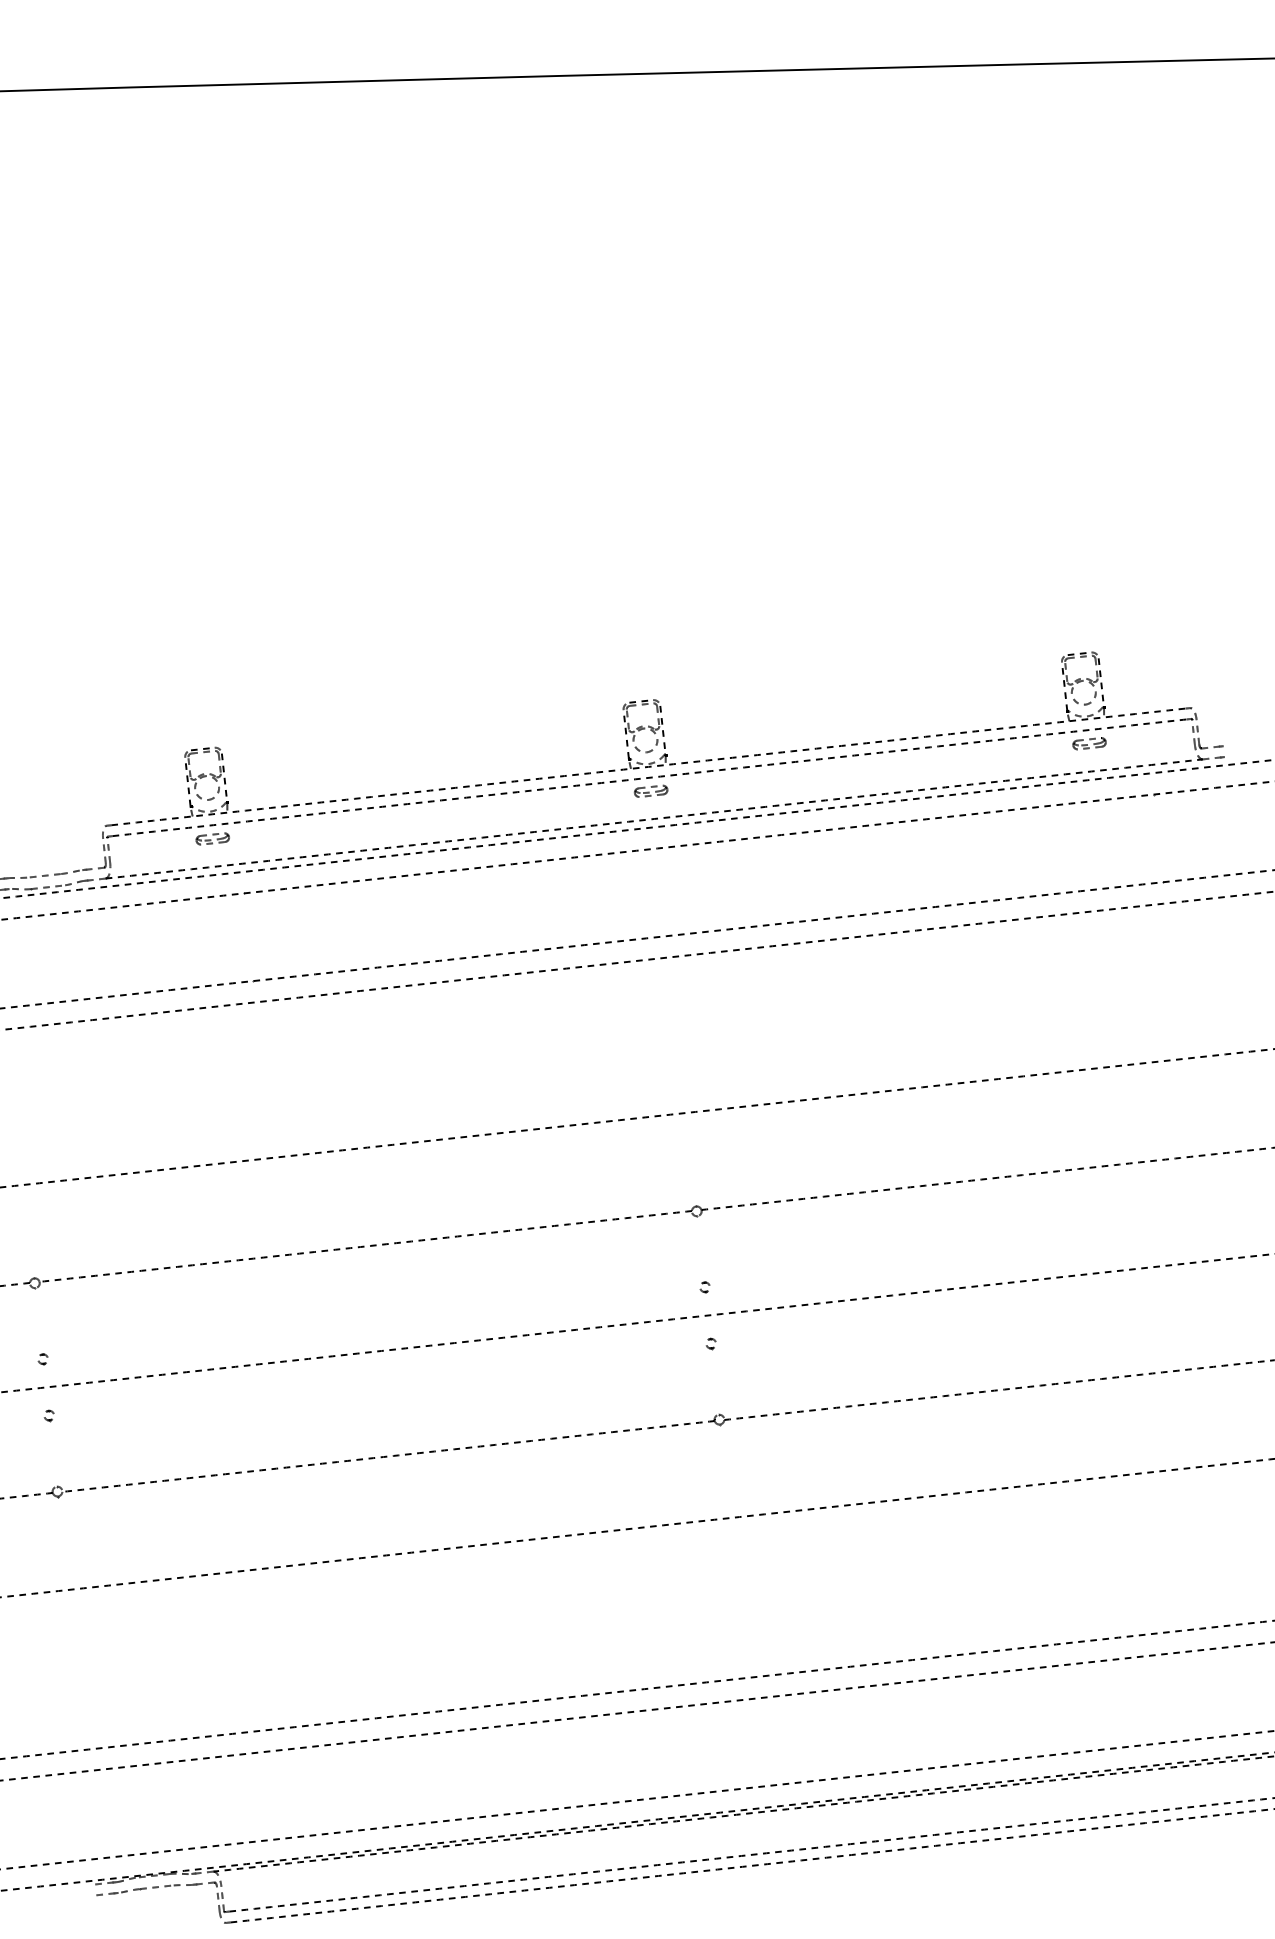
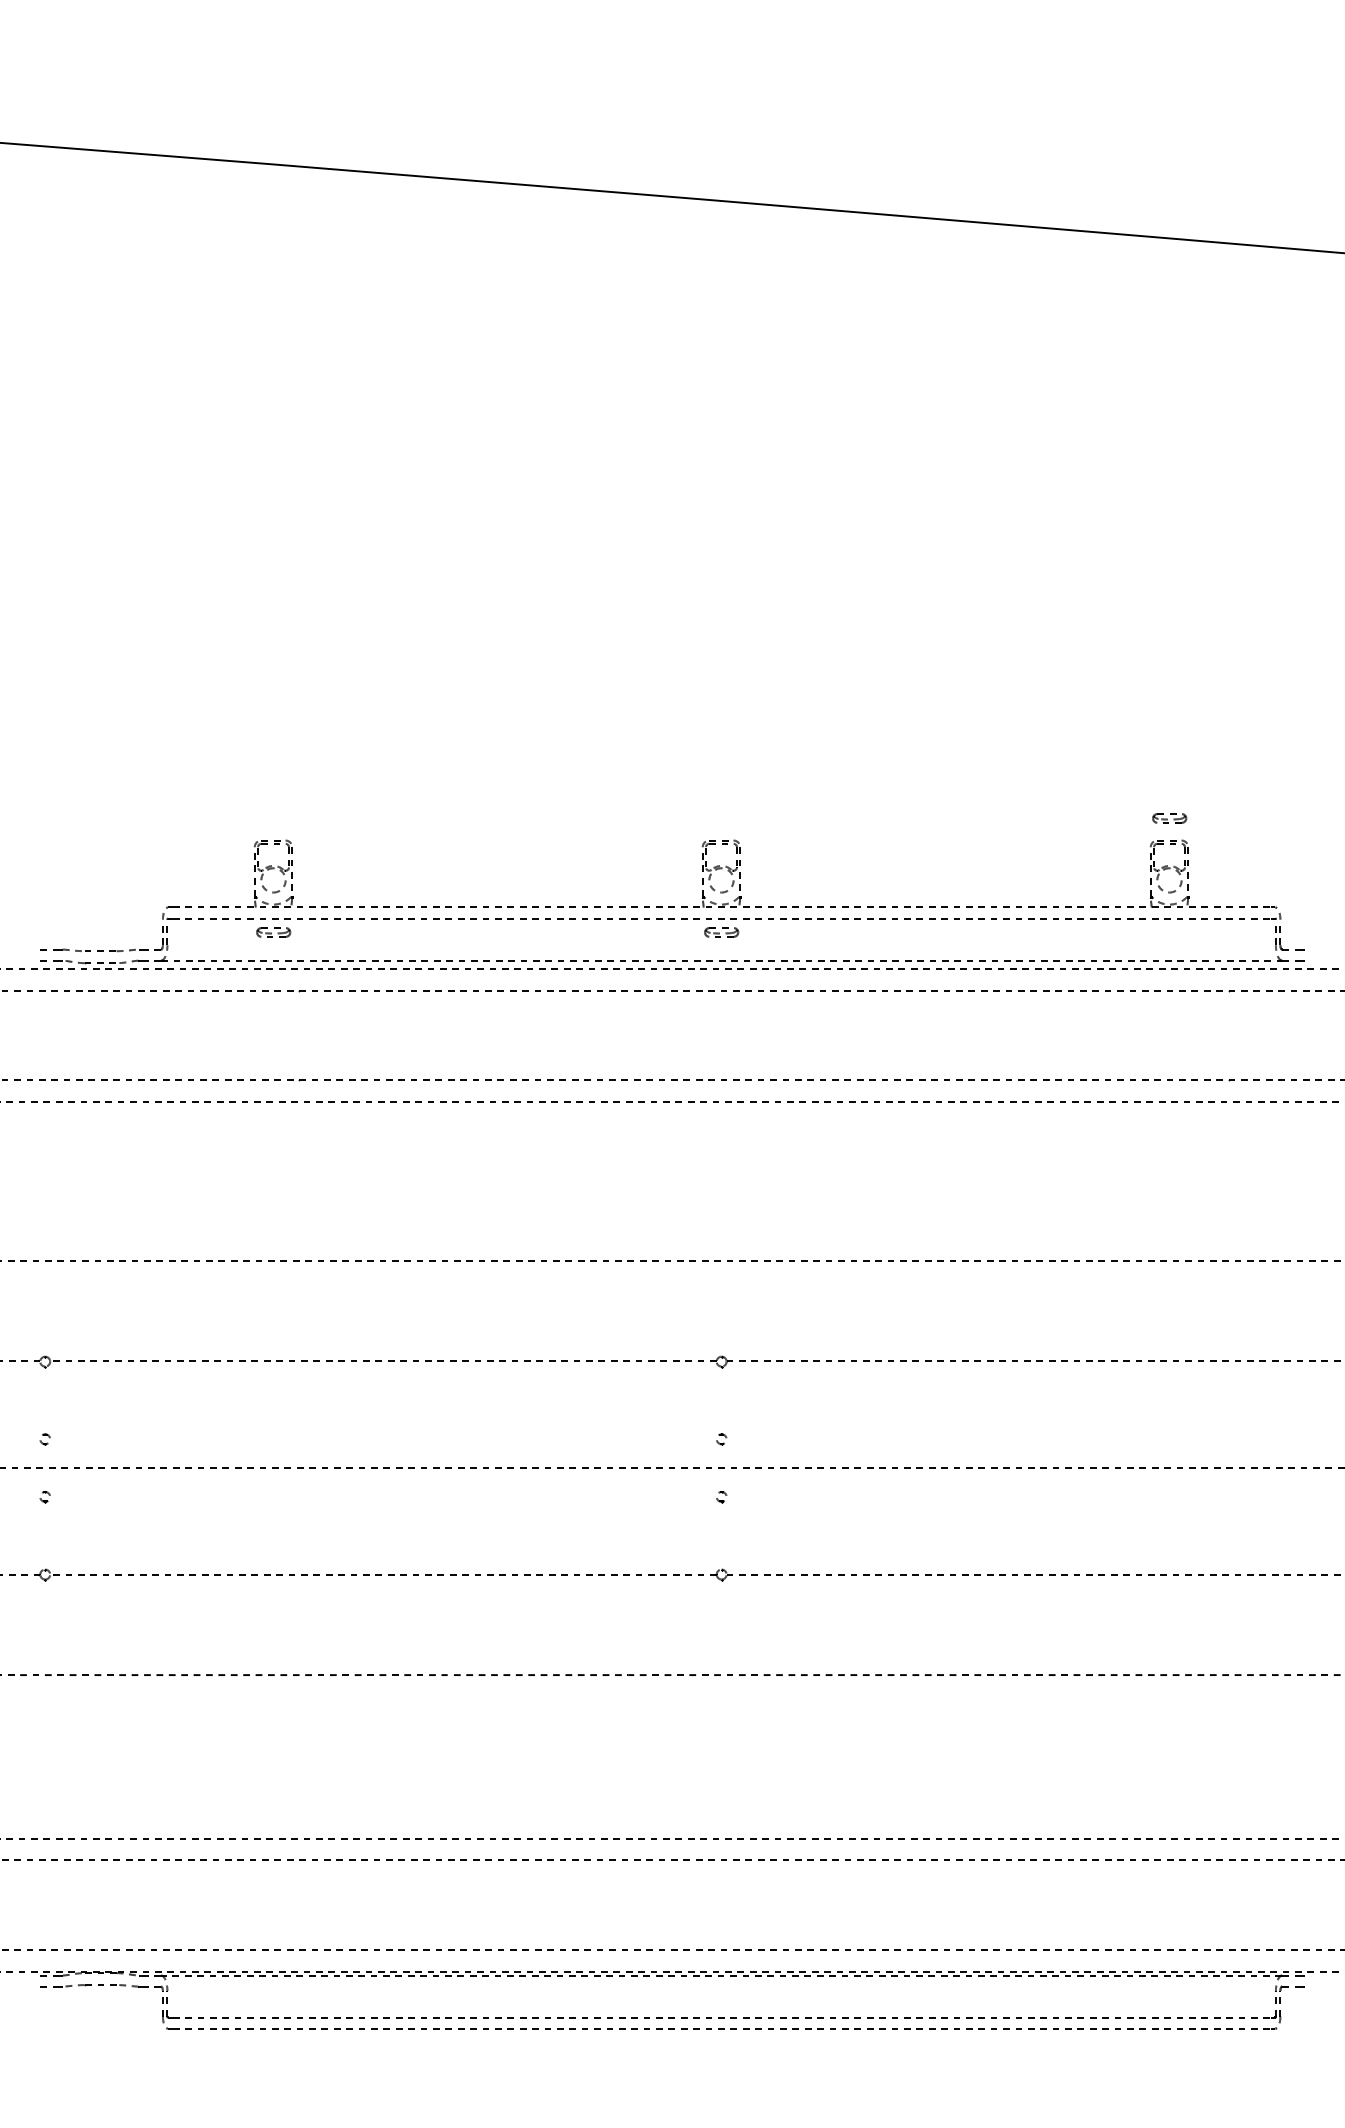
part: (1089, 743) -> (1169, 818), moved

